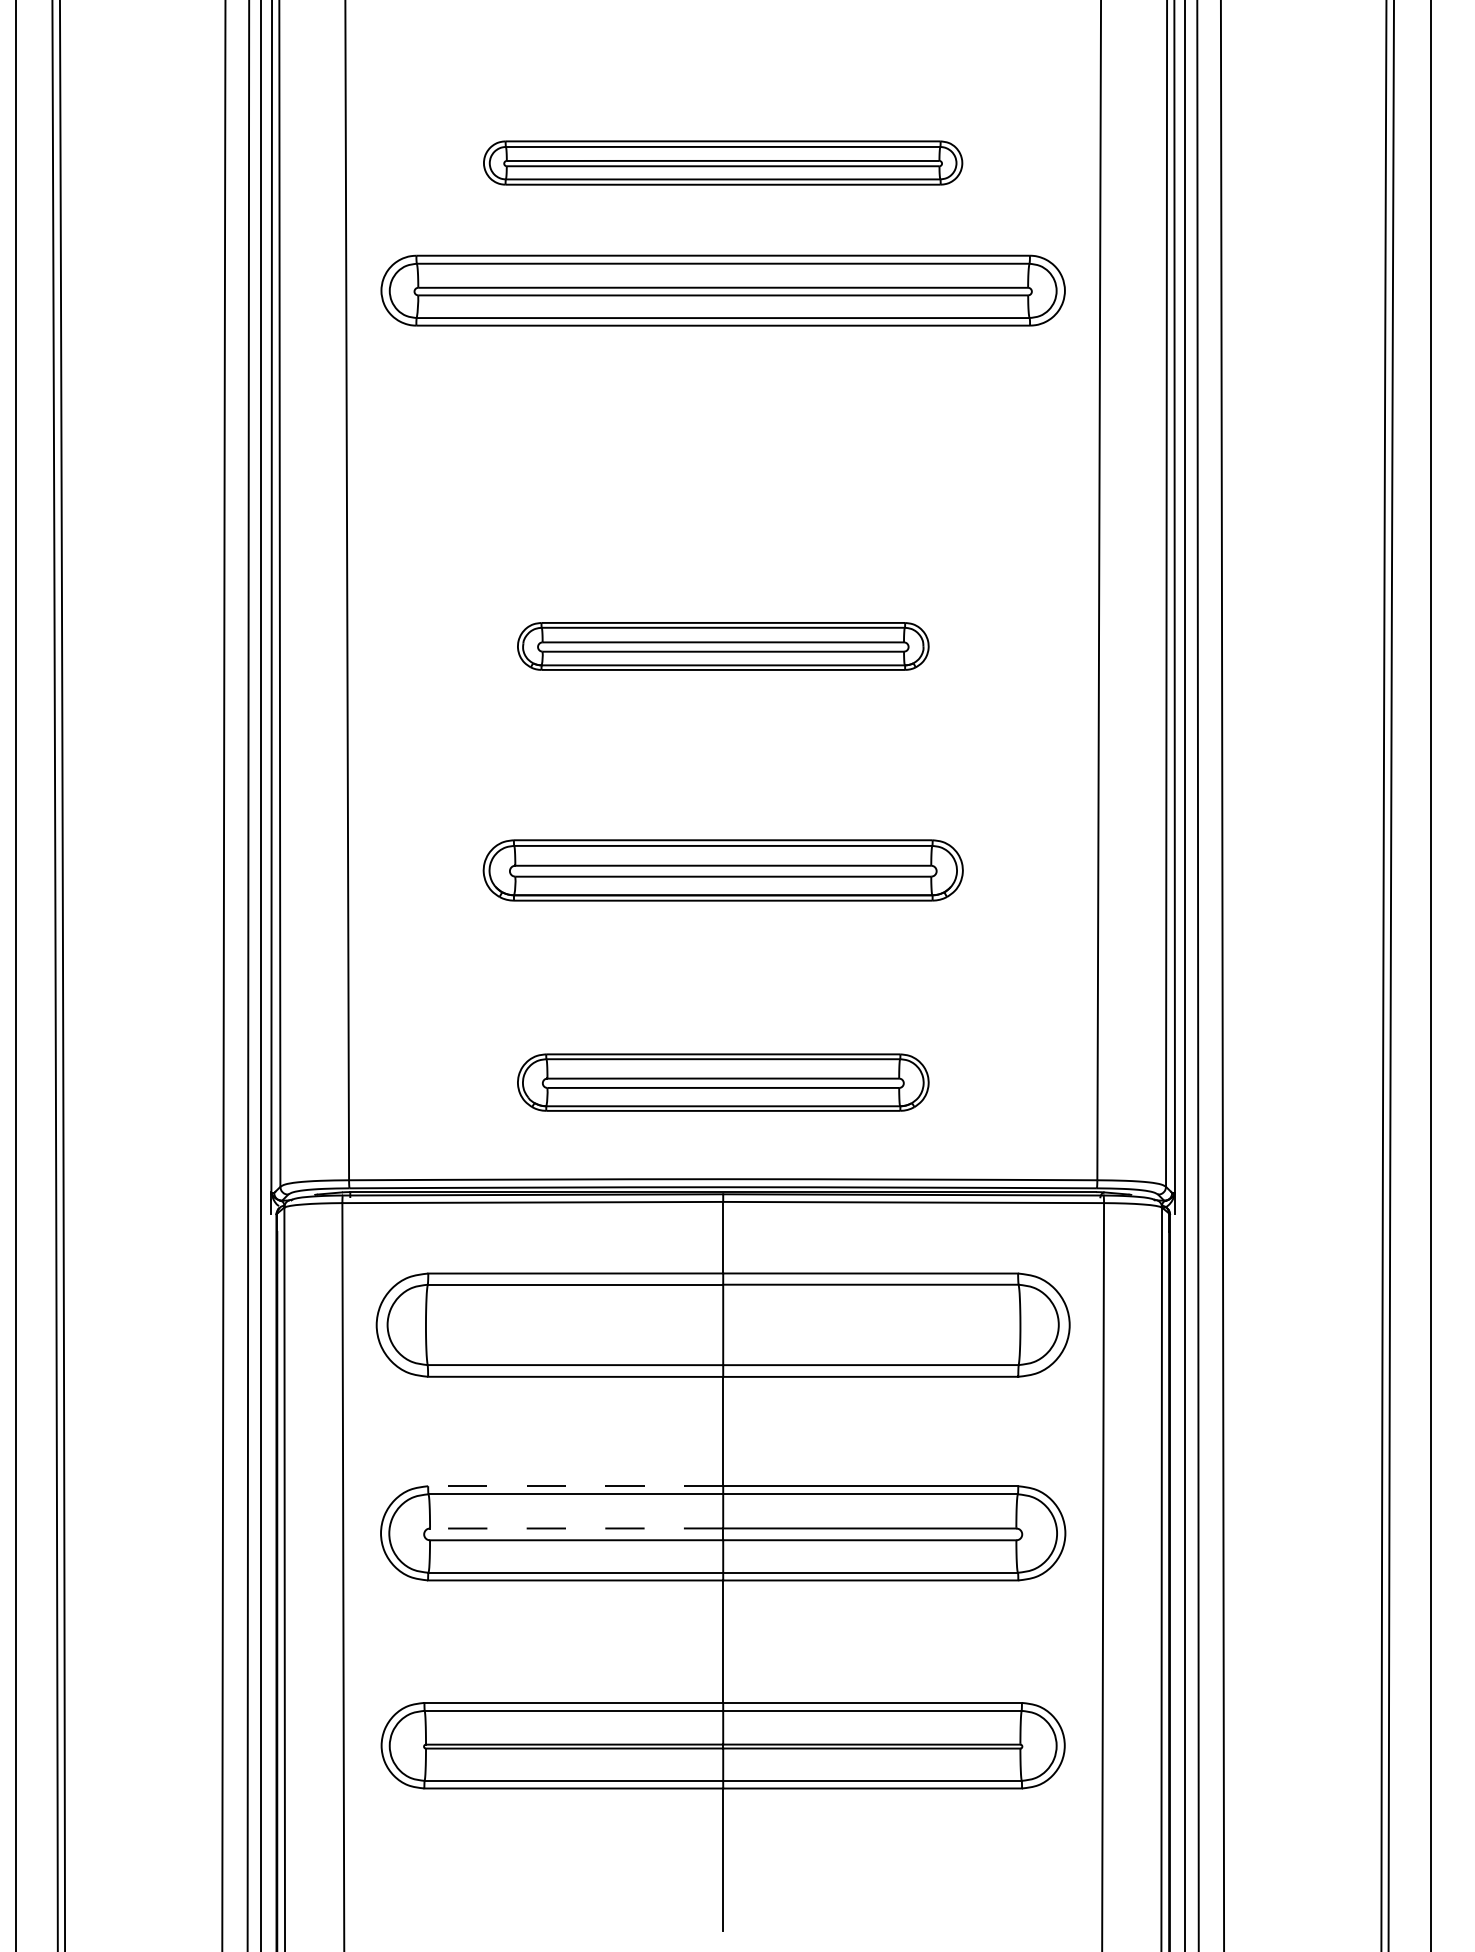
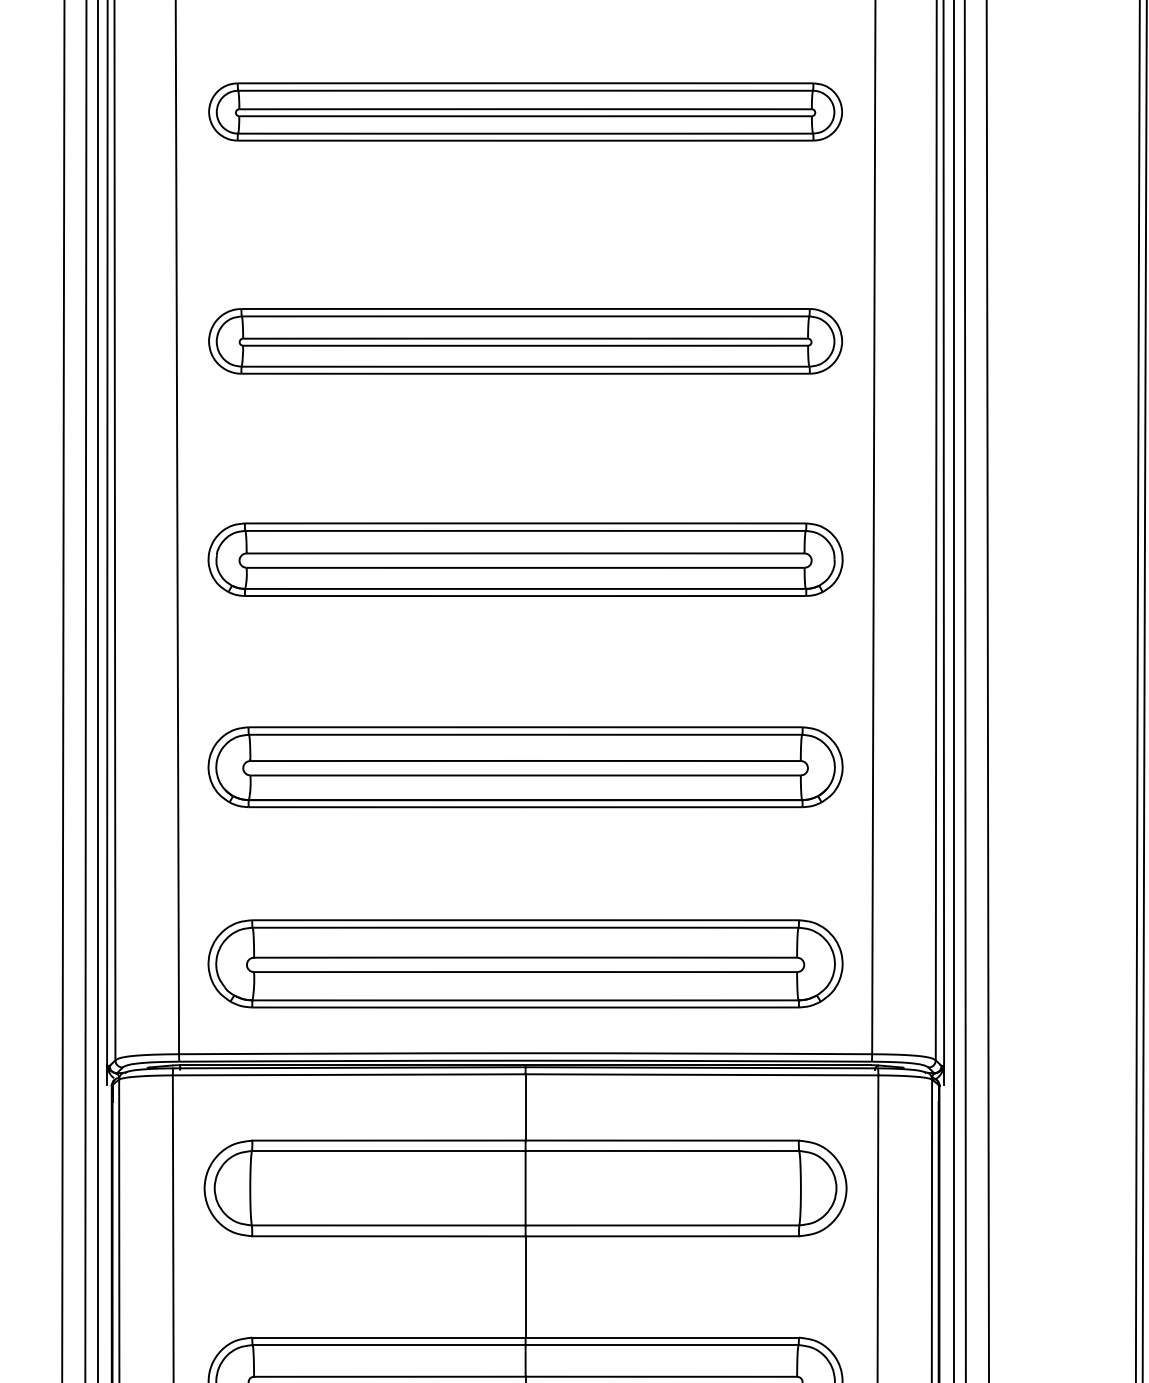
part: (722, 162) -> (524, 111), size x1.43
part: (722, 290) -> (524, 341), moved
part: (723, 646) -> (525, 559), size x1.67
part: (723, 870) -> (525, 767), size x1.43
part: (723, 1082) -> (525, 963), size x1.67
line: (575, 1486) -> (388, 1337), dashed -> solid
line: (576, 1528) -> (389, 1376), dashed -> solid

